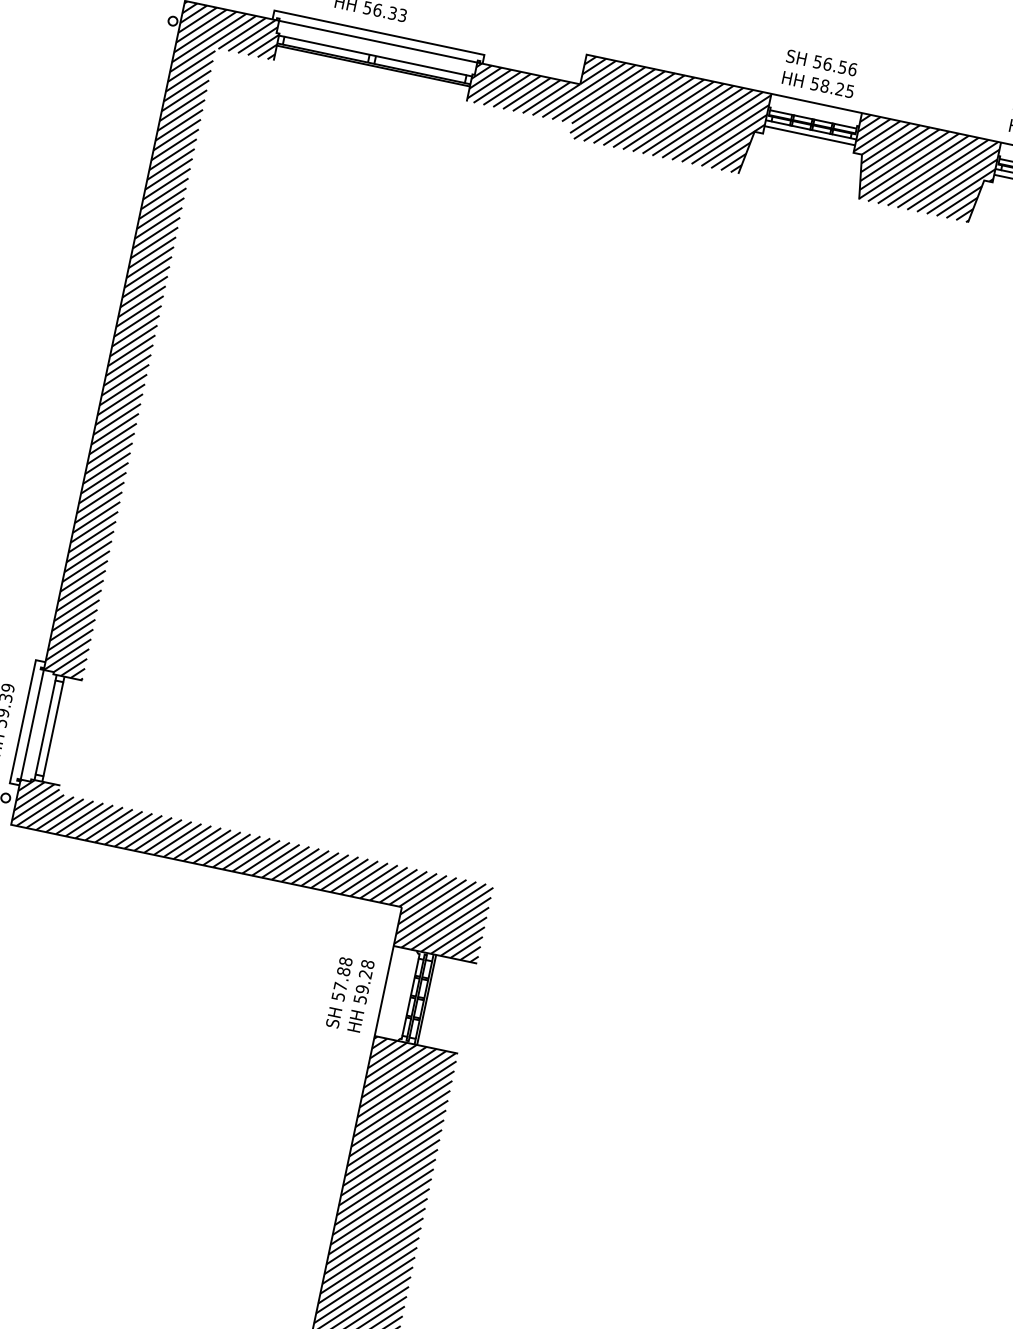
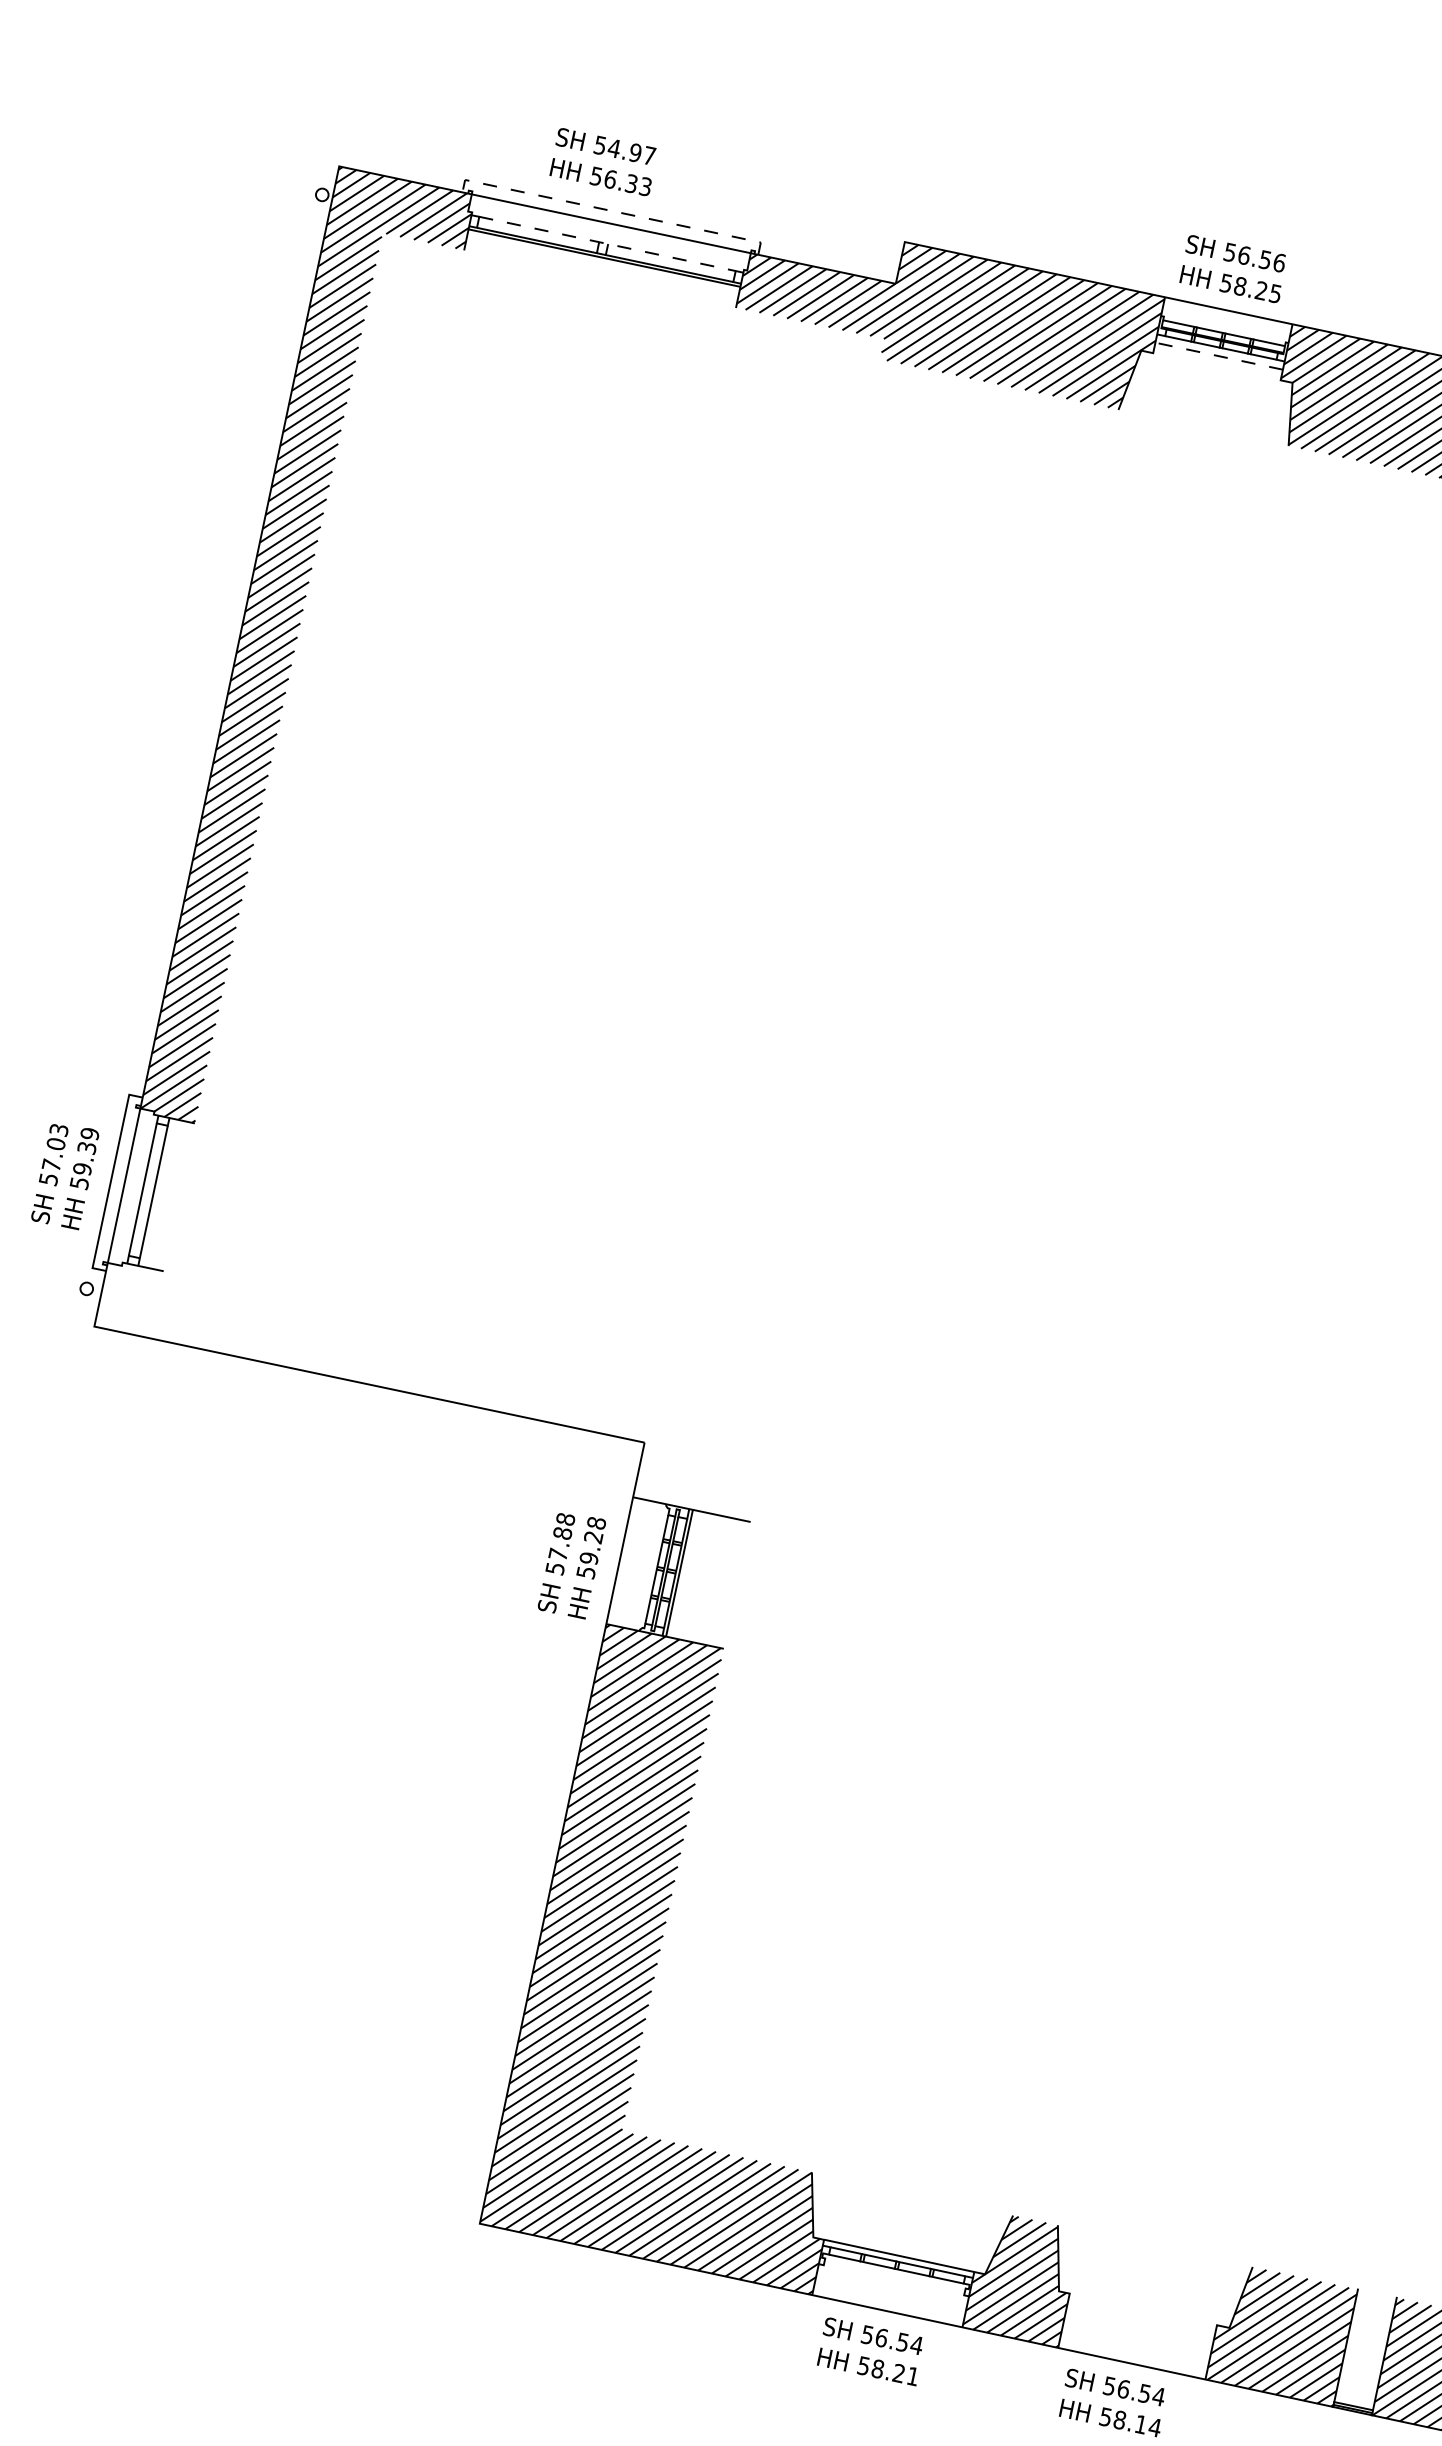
line: (379, 32) -> (612, 211), solid -> dashed
line: (375, 56) -> (607, 244), solid -> dashed
line: (809, 135) -> (1218, 356), solid -> dashed
hatch: (252, 870) -> (434, 1391), removed

